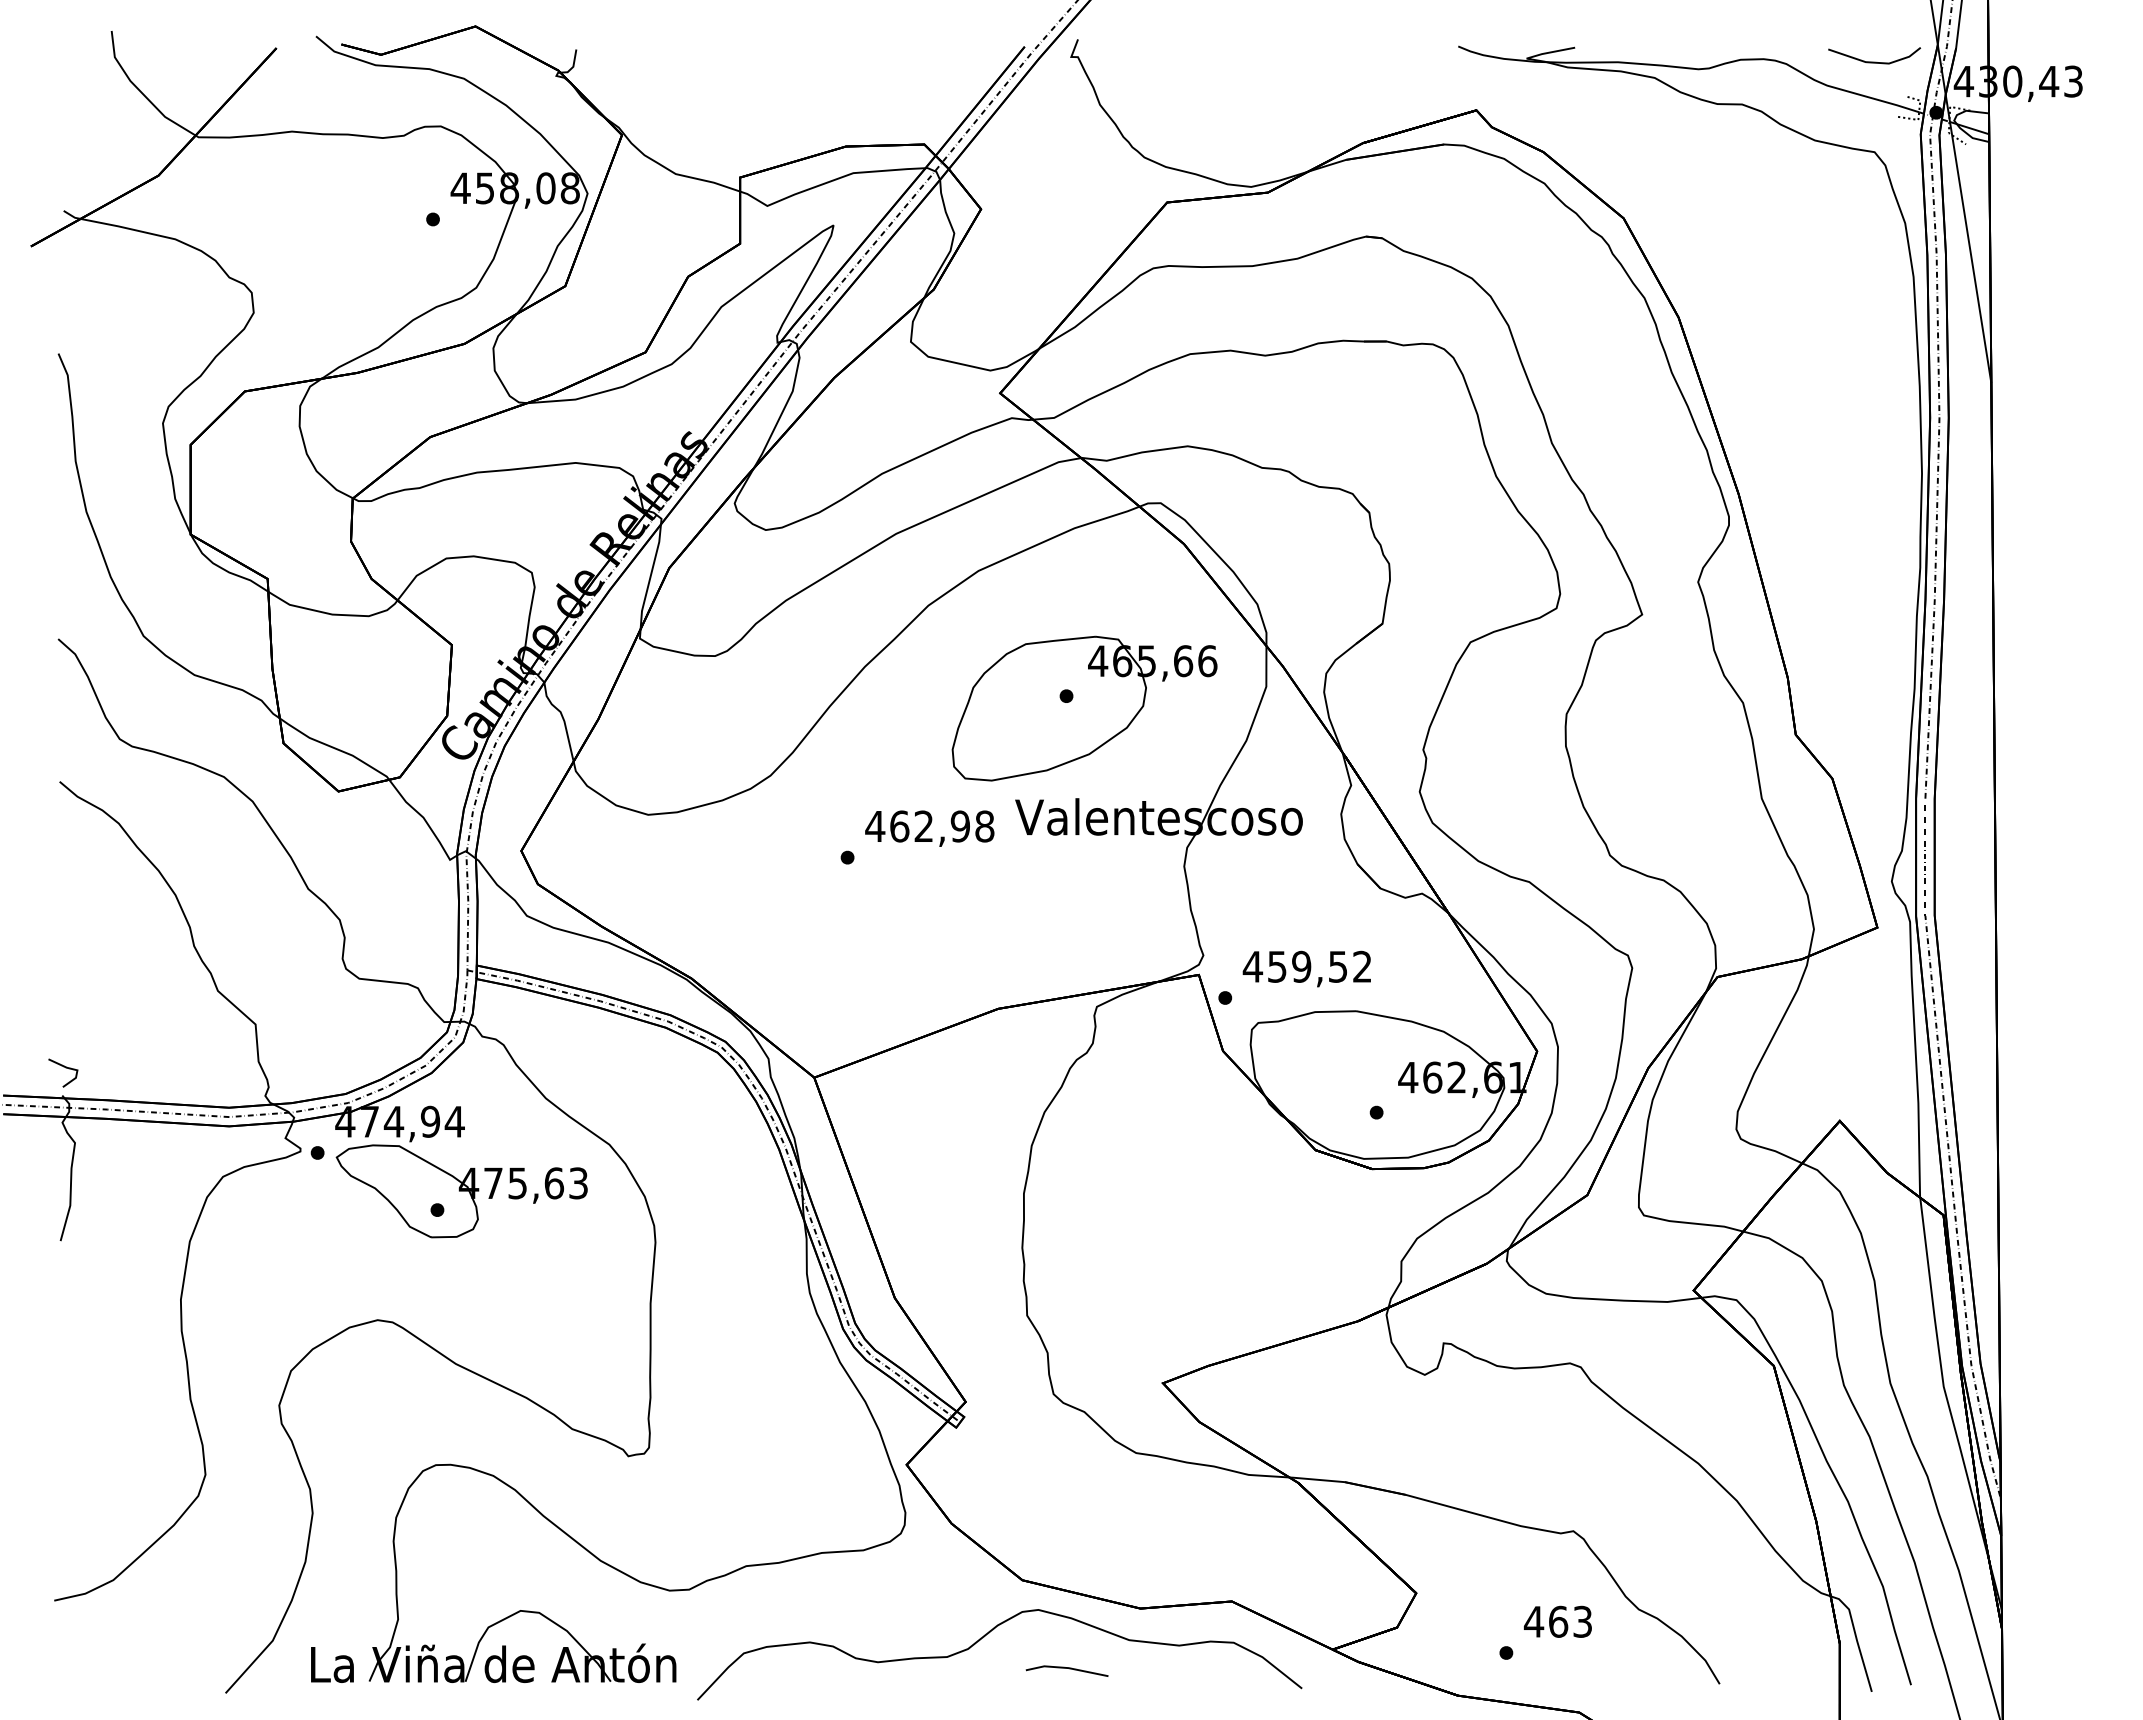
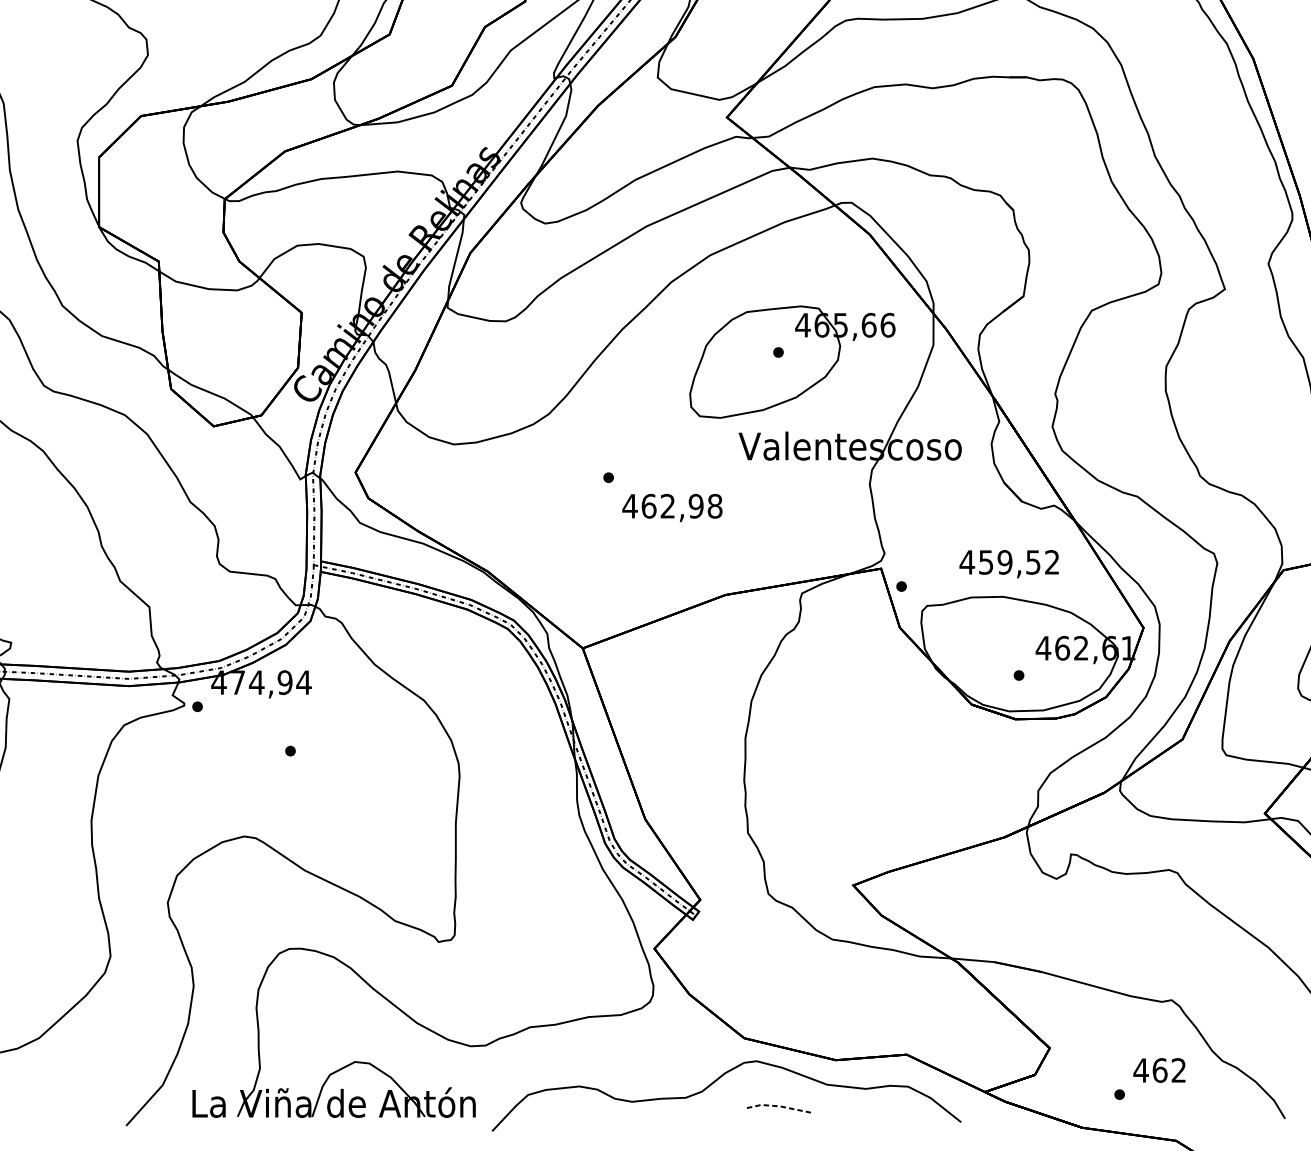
text: (929, 828) -> (672, 507), moved
text: (1306, 968) -> (1008, 563), moved
part: (461, 1191) -> (309, 736), removed
text: (1582, 1621) -> (1178, 1070), 463 -> 462
line: (1067, 1668) -> (779, 1106), solid -> dashed

